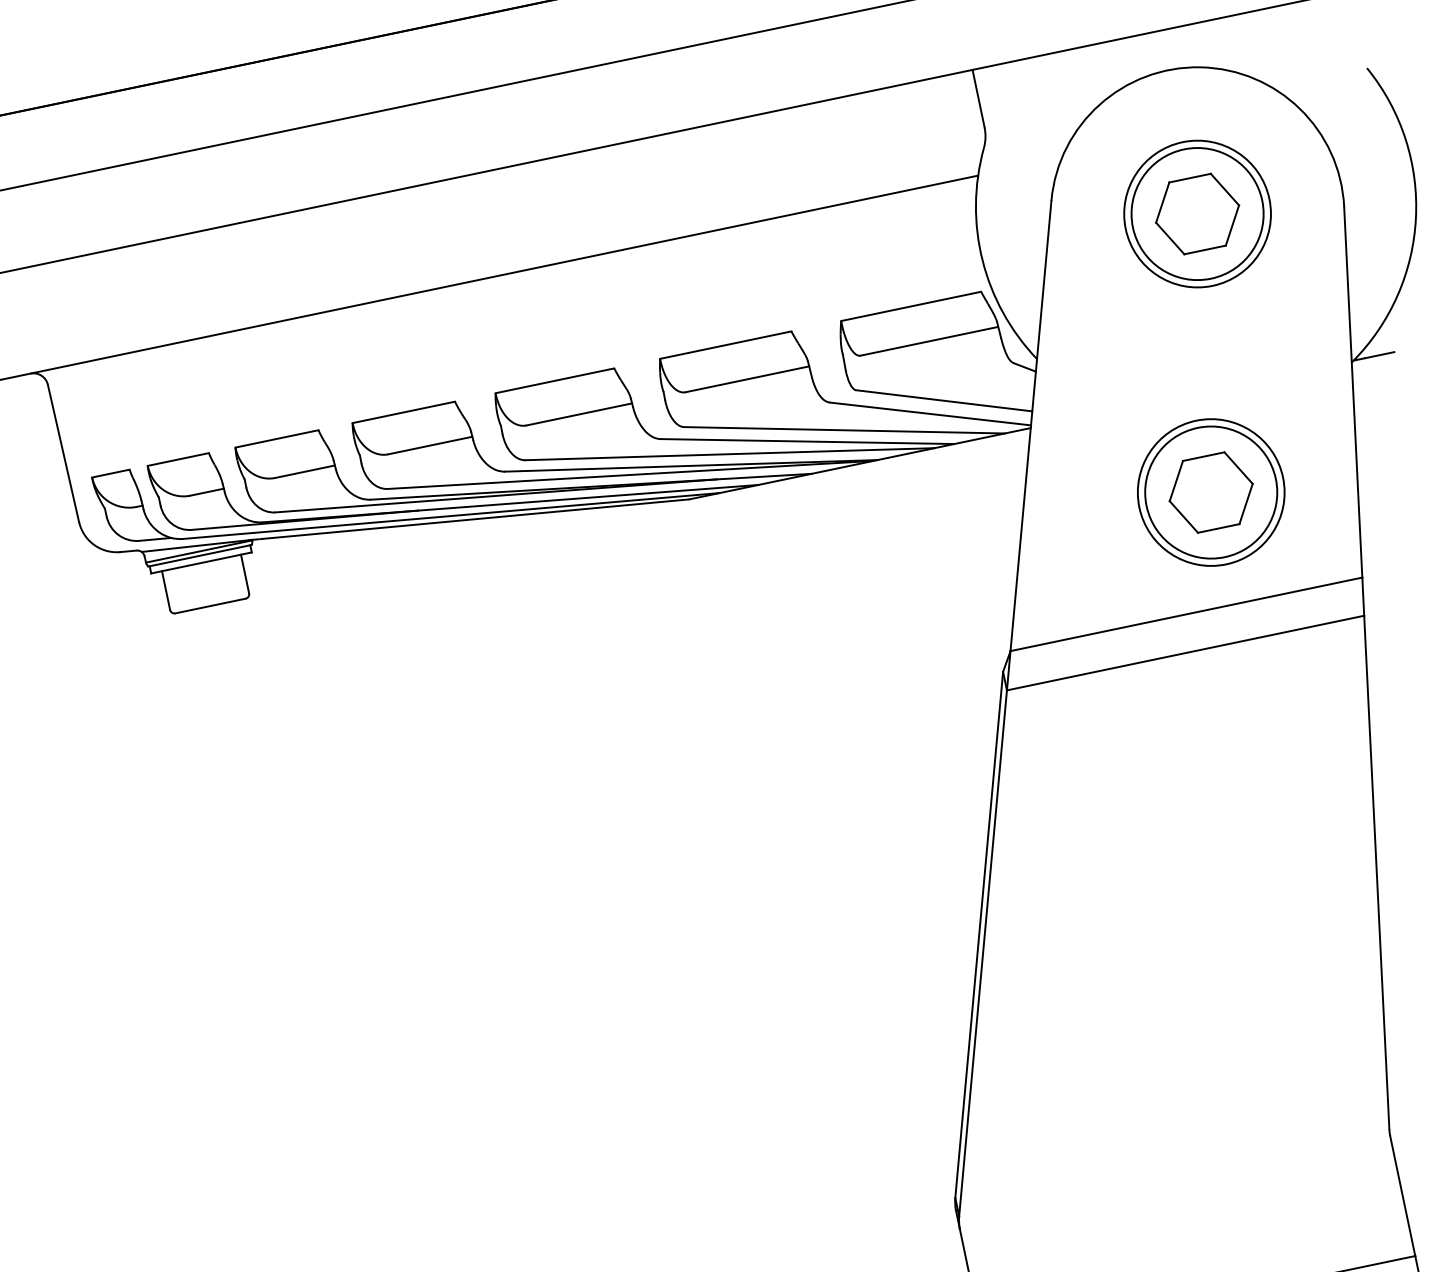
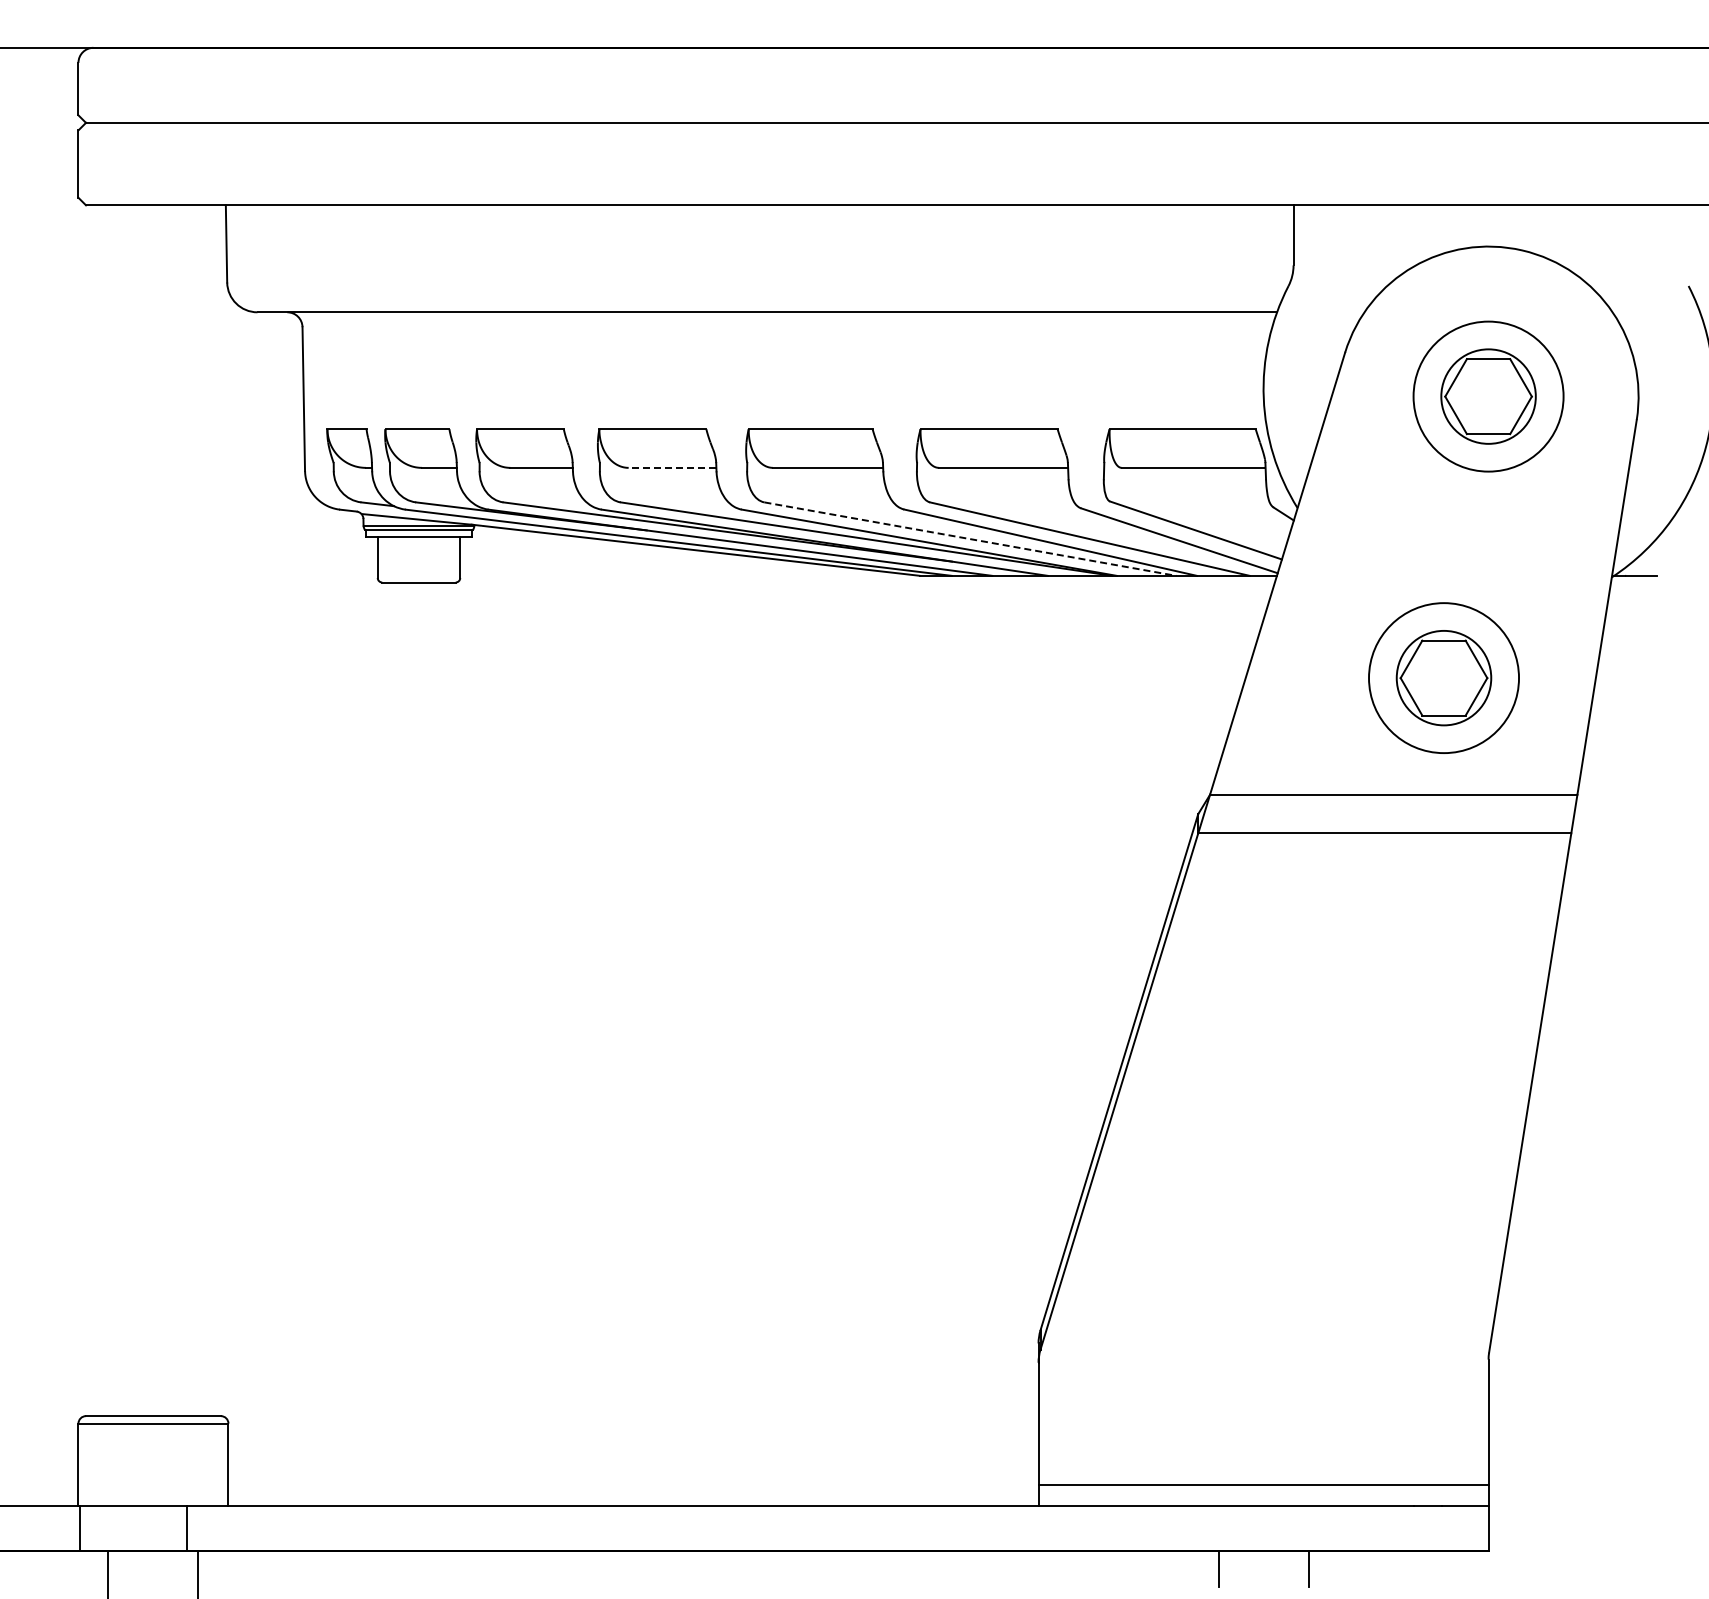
circle: (1197, 213) -> (1488, 396), size x0.7
line: (430, 445) -> (672, 467), solid -> dashed
line: (730, 454) -> (970, 539), solid -> dashed
circle: (1210, 492) -> (1443, 677), size x0.7

